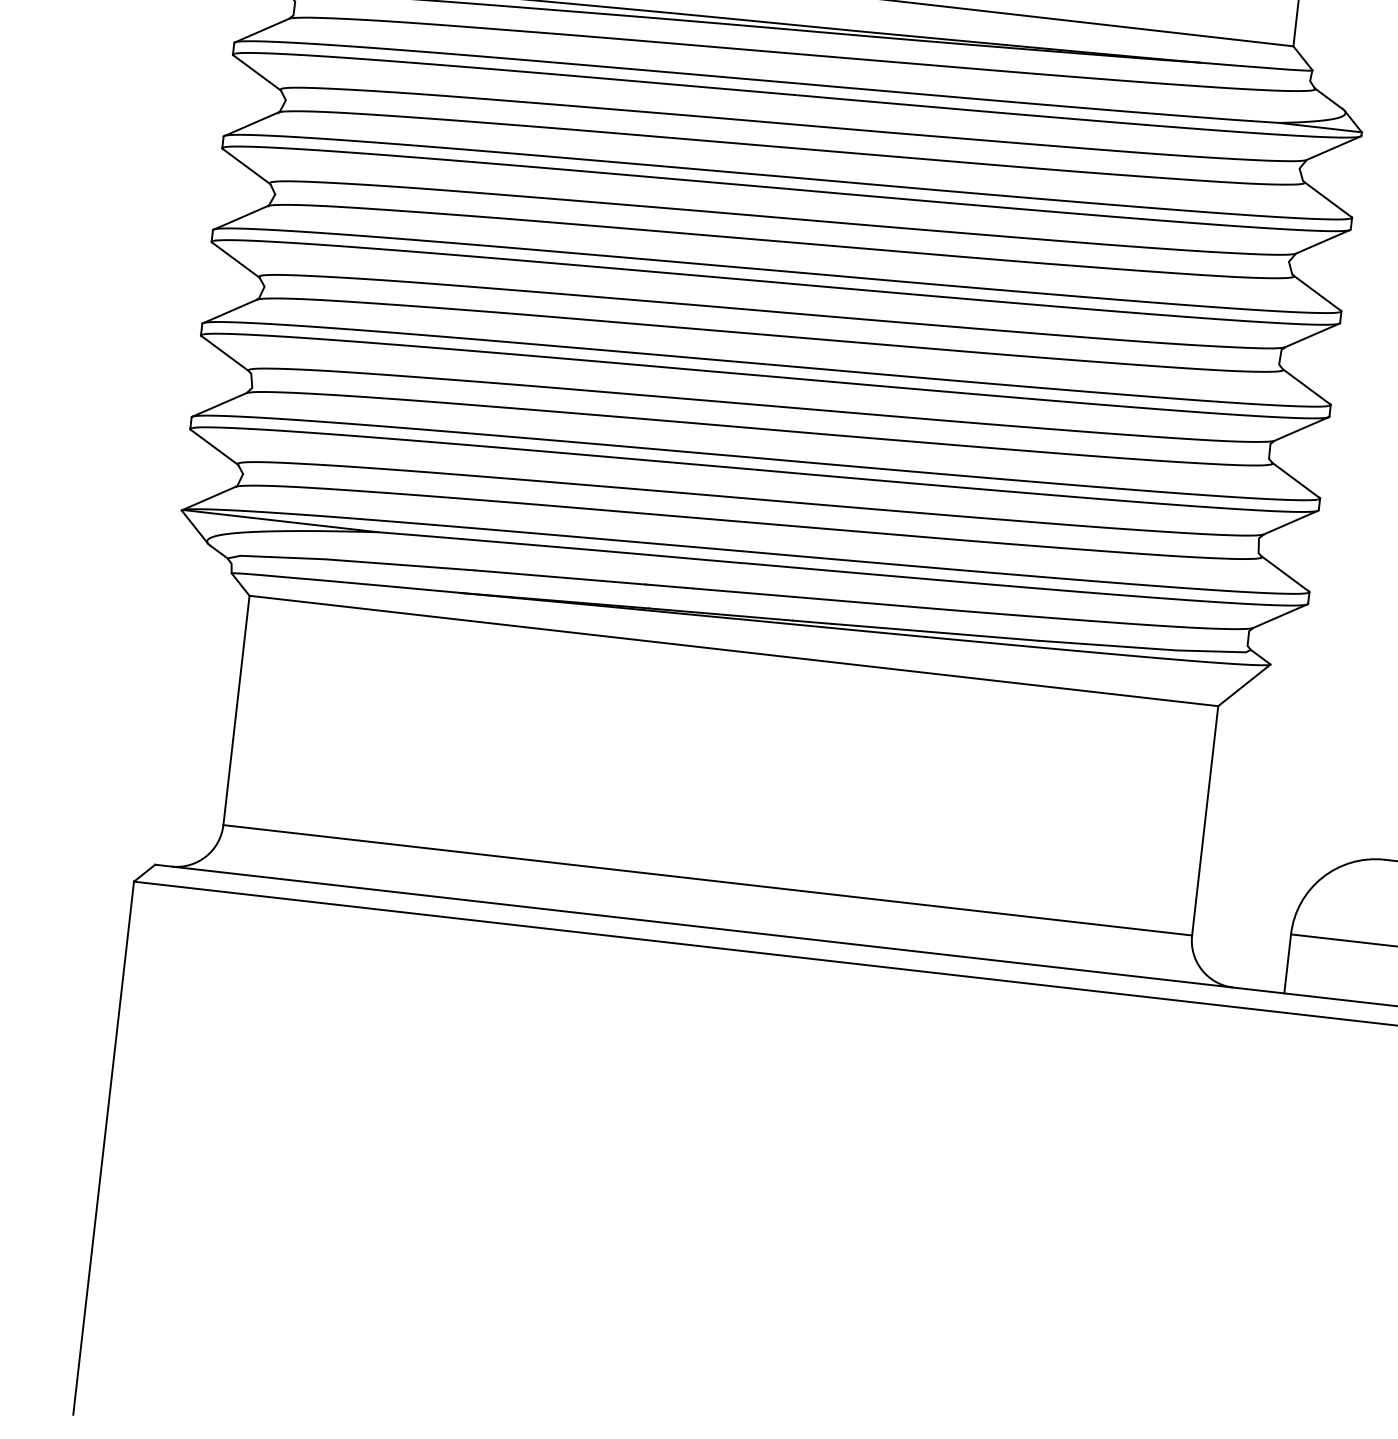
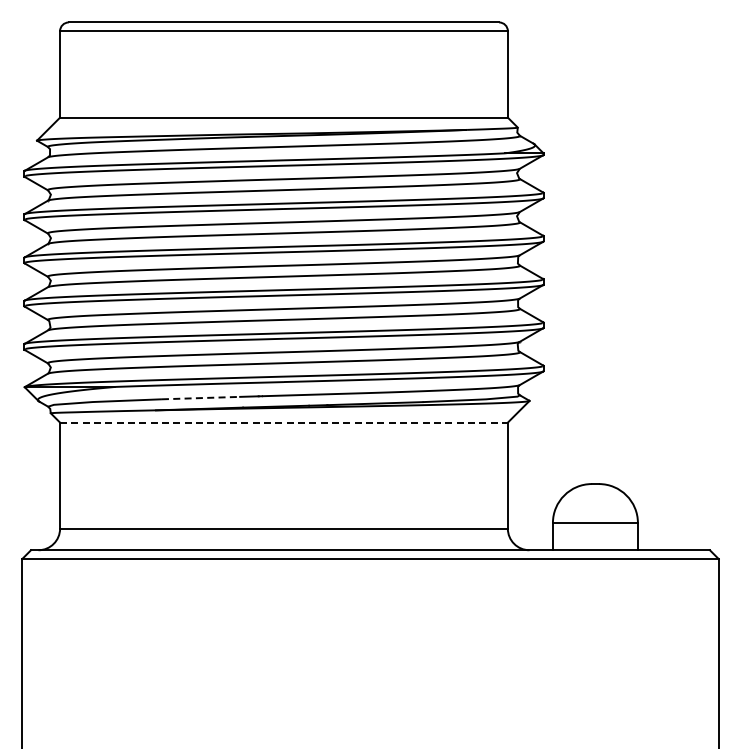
line: (561, 578) -> (201, 398), solid -> dashed
line: (732, 650) -> (283, 422), solid -> dashed

